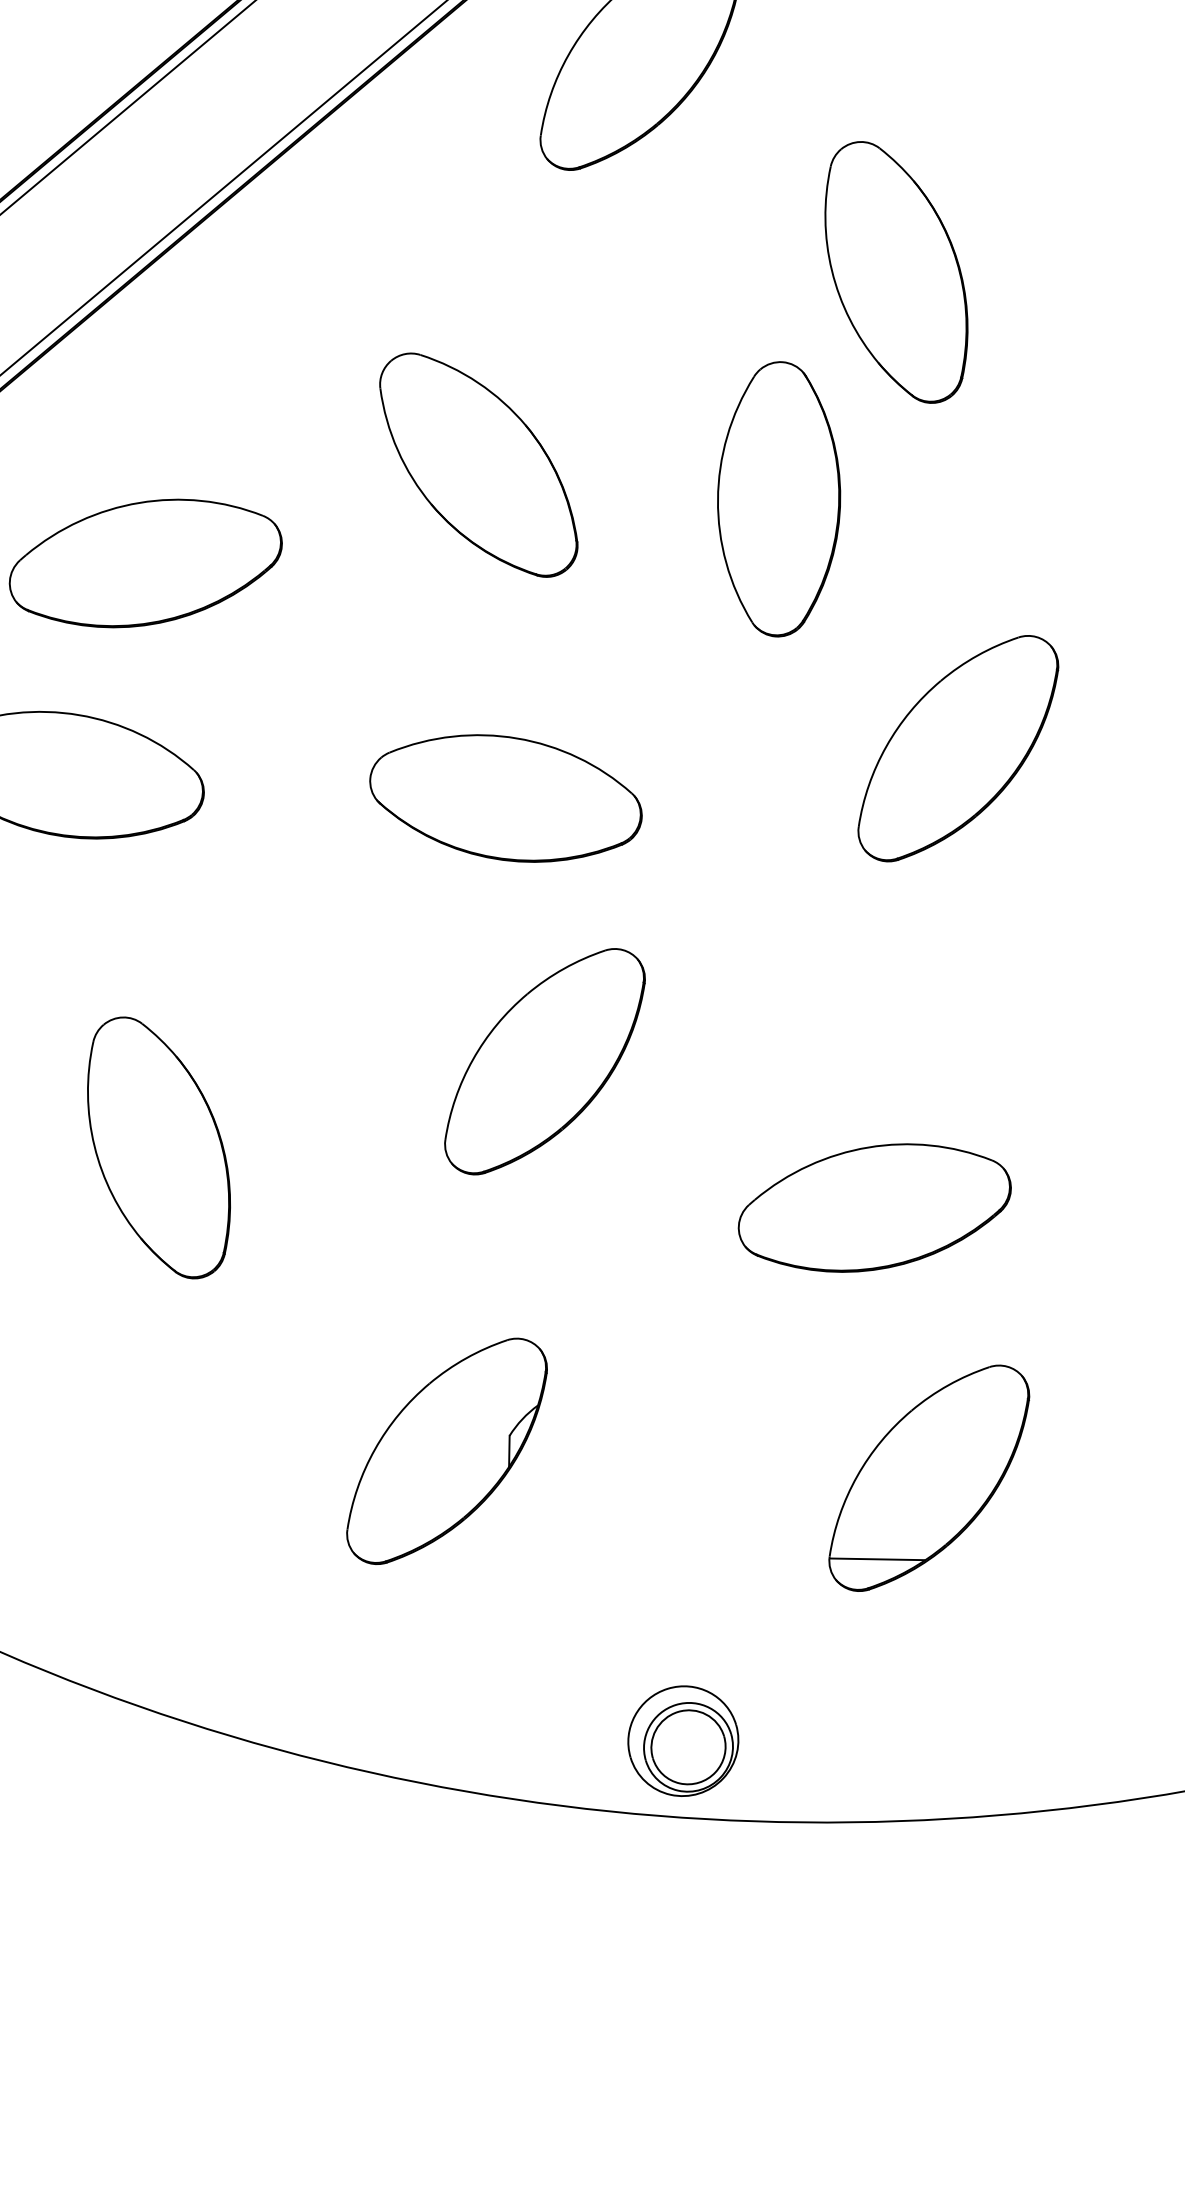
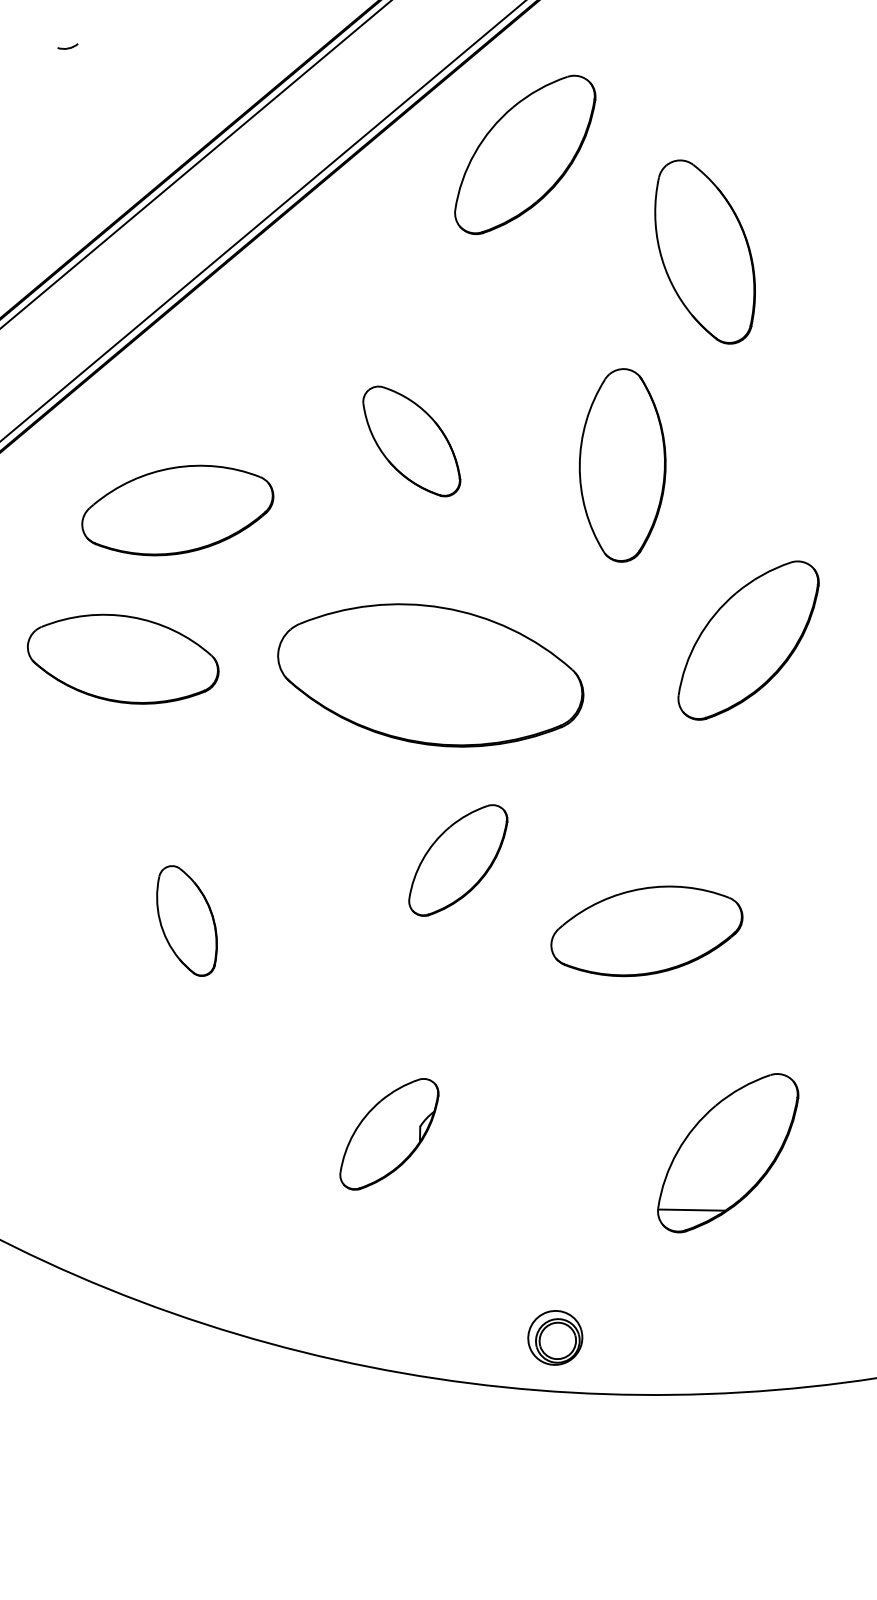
part: (895, 271) -> (704, 251), moved
part: (478, 465) -> (411, 441), size x0.7
part: (505, 798) -> (430, 675), size x1.6
part: (545, 1061) -> (458, 860), size x0.7
part: (158, 1147) -> (186, 920), size x0.6
part: (874, 1208) -> (646, 931), moved
part: (447, 1451) -> (389, 1134), size x0.7
part: (682, 1740) -> (554, 1337), size x0.7

